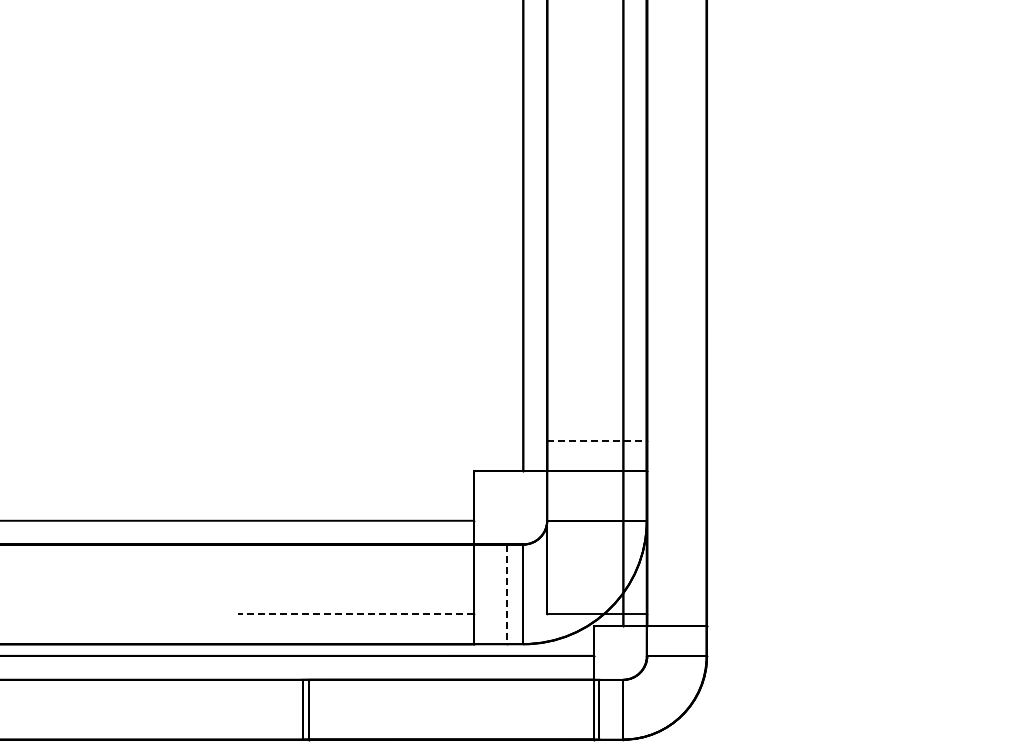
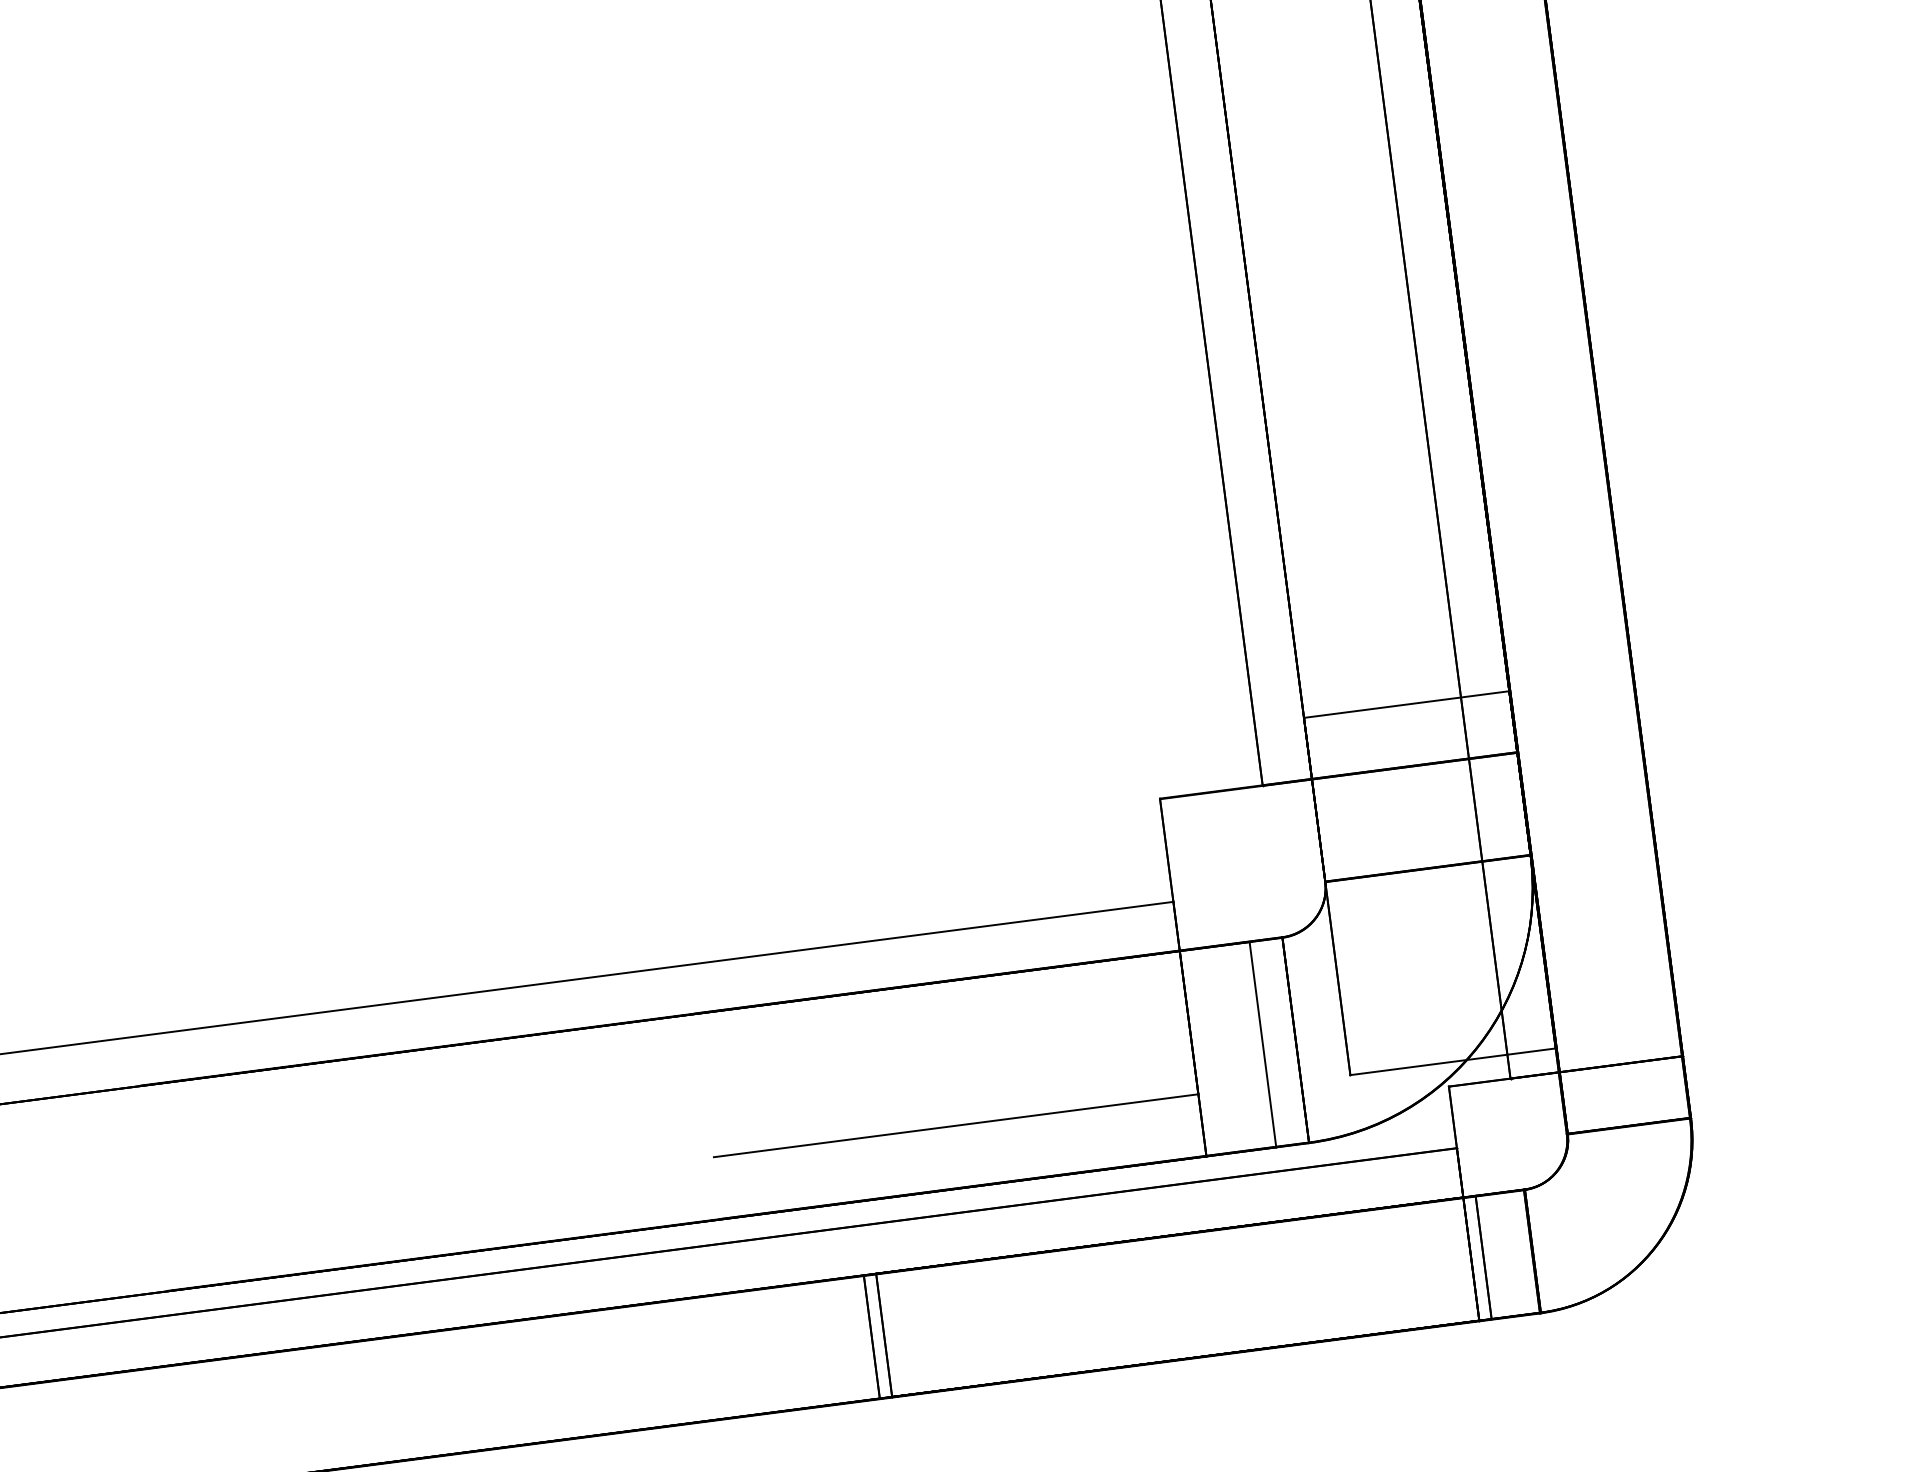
line: (597, 441) -> (1407, 705), dashed -> solid
line: (507, 594) -> (1263, 1044), dashed -> solid
line: (355, 614) -> (955, 1126), dashed -> solid

